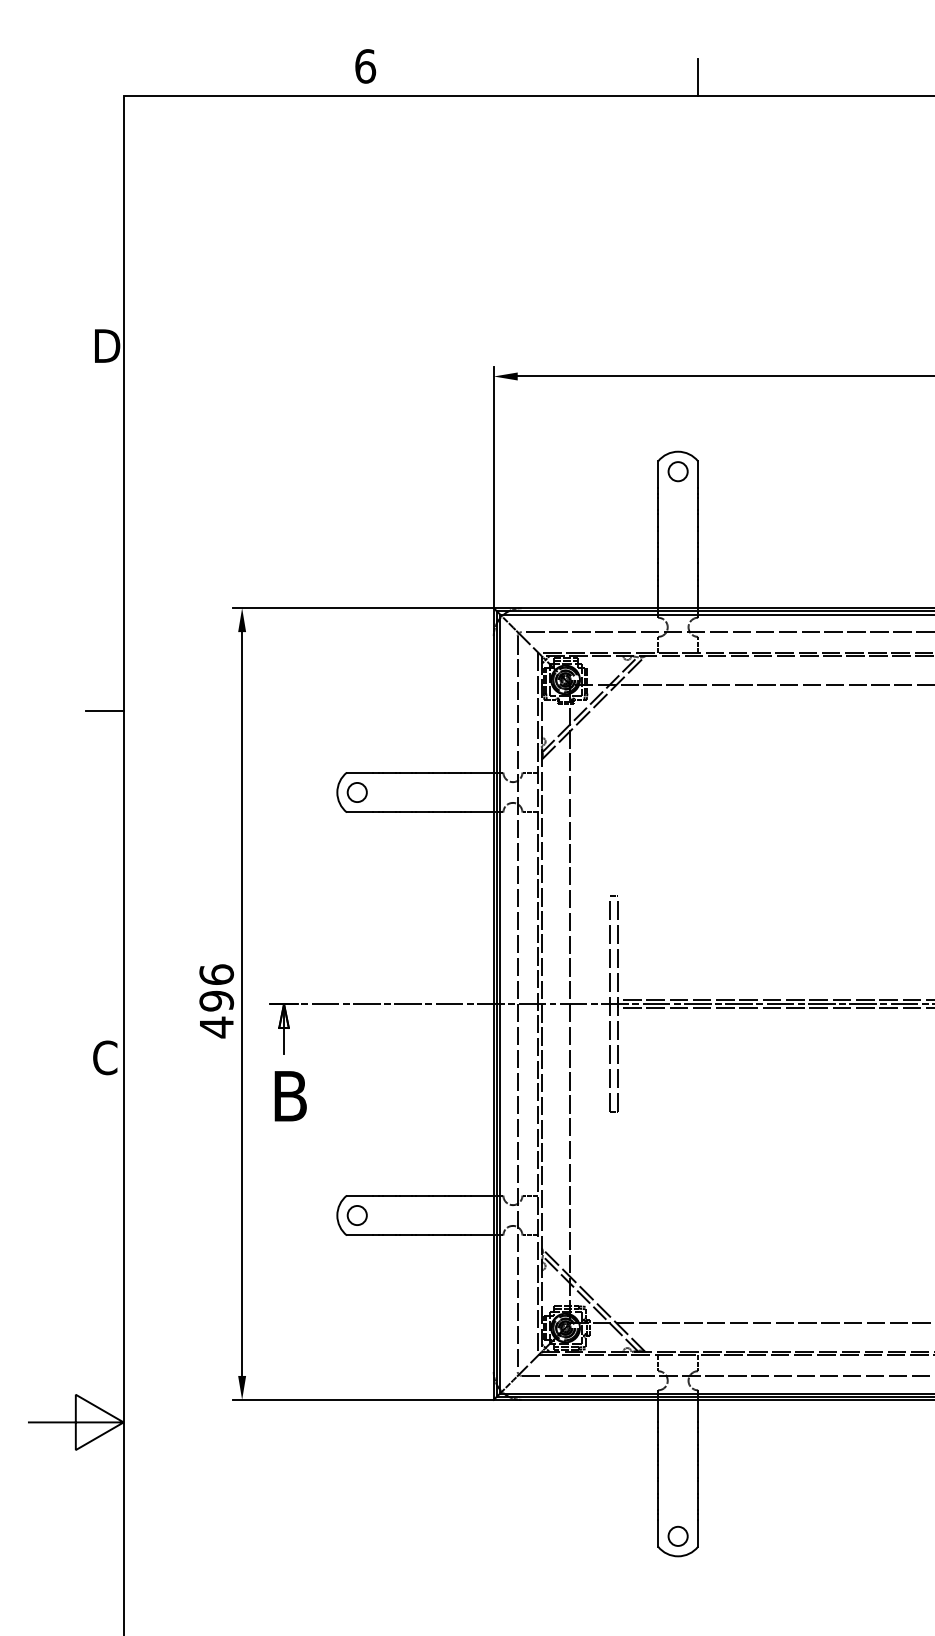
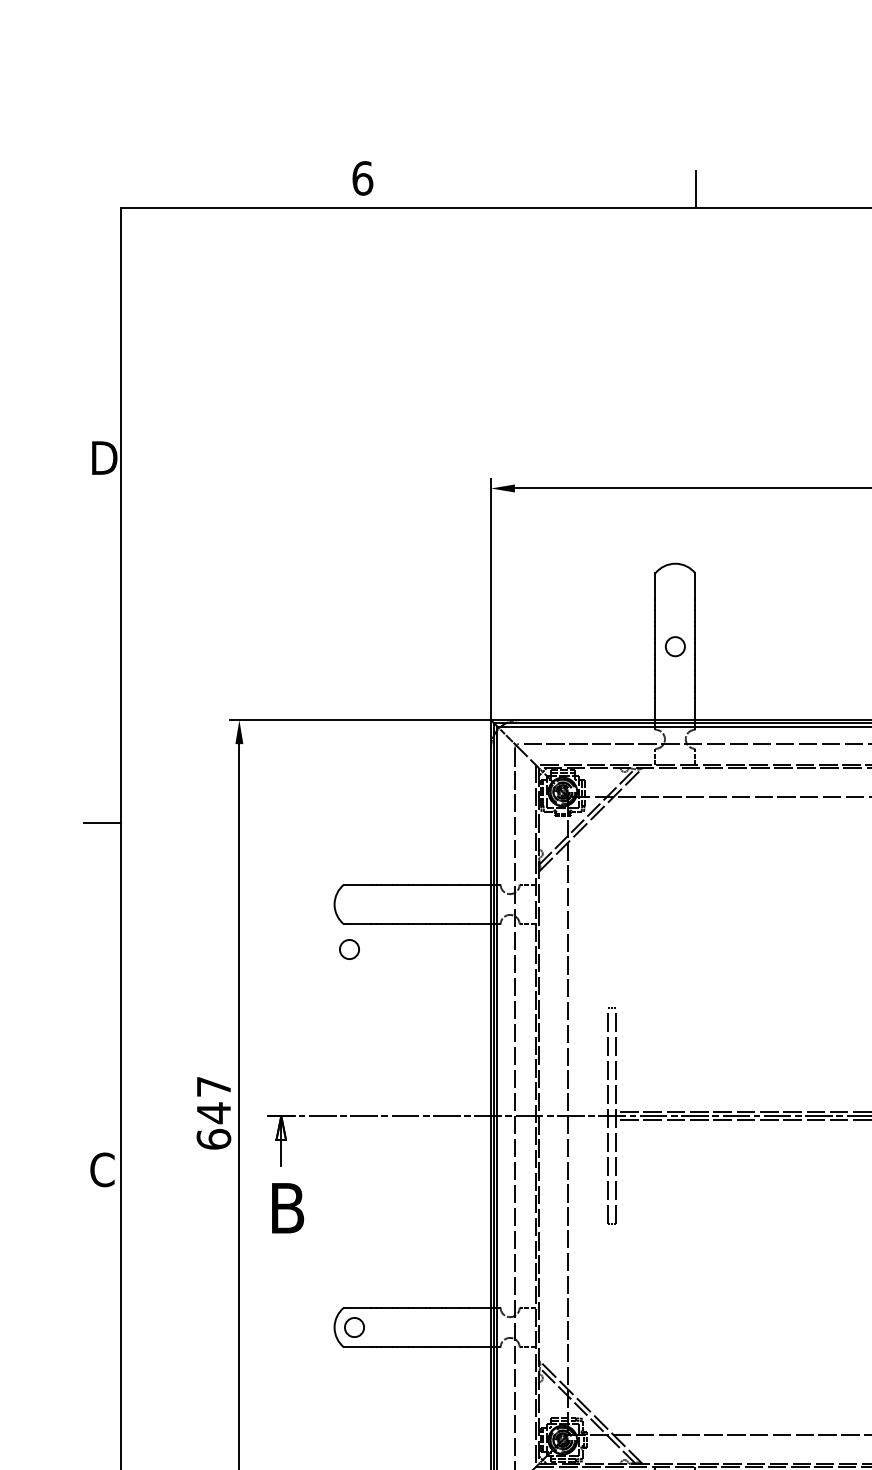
circle: (677, 471) -> (674, 646), moved
circle: (356, 792) -> (348, 949), moved
text: (216, 1001) -> (213, 1113), 496 -> 647

